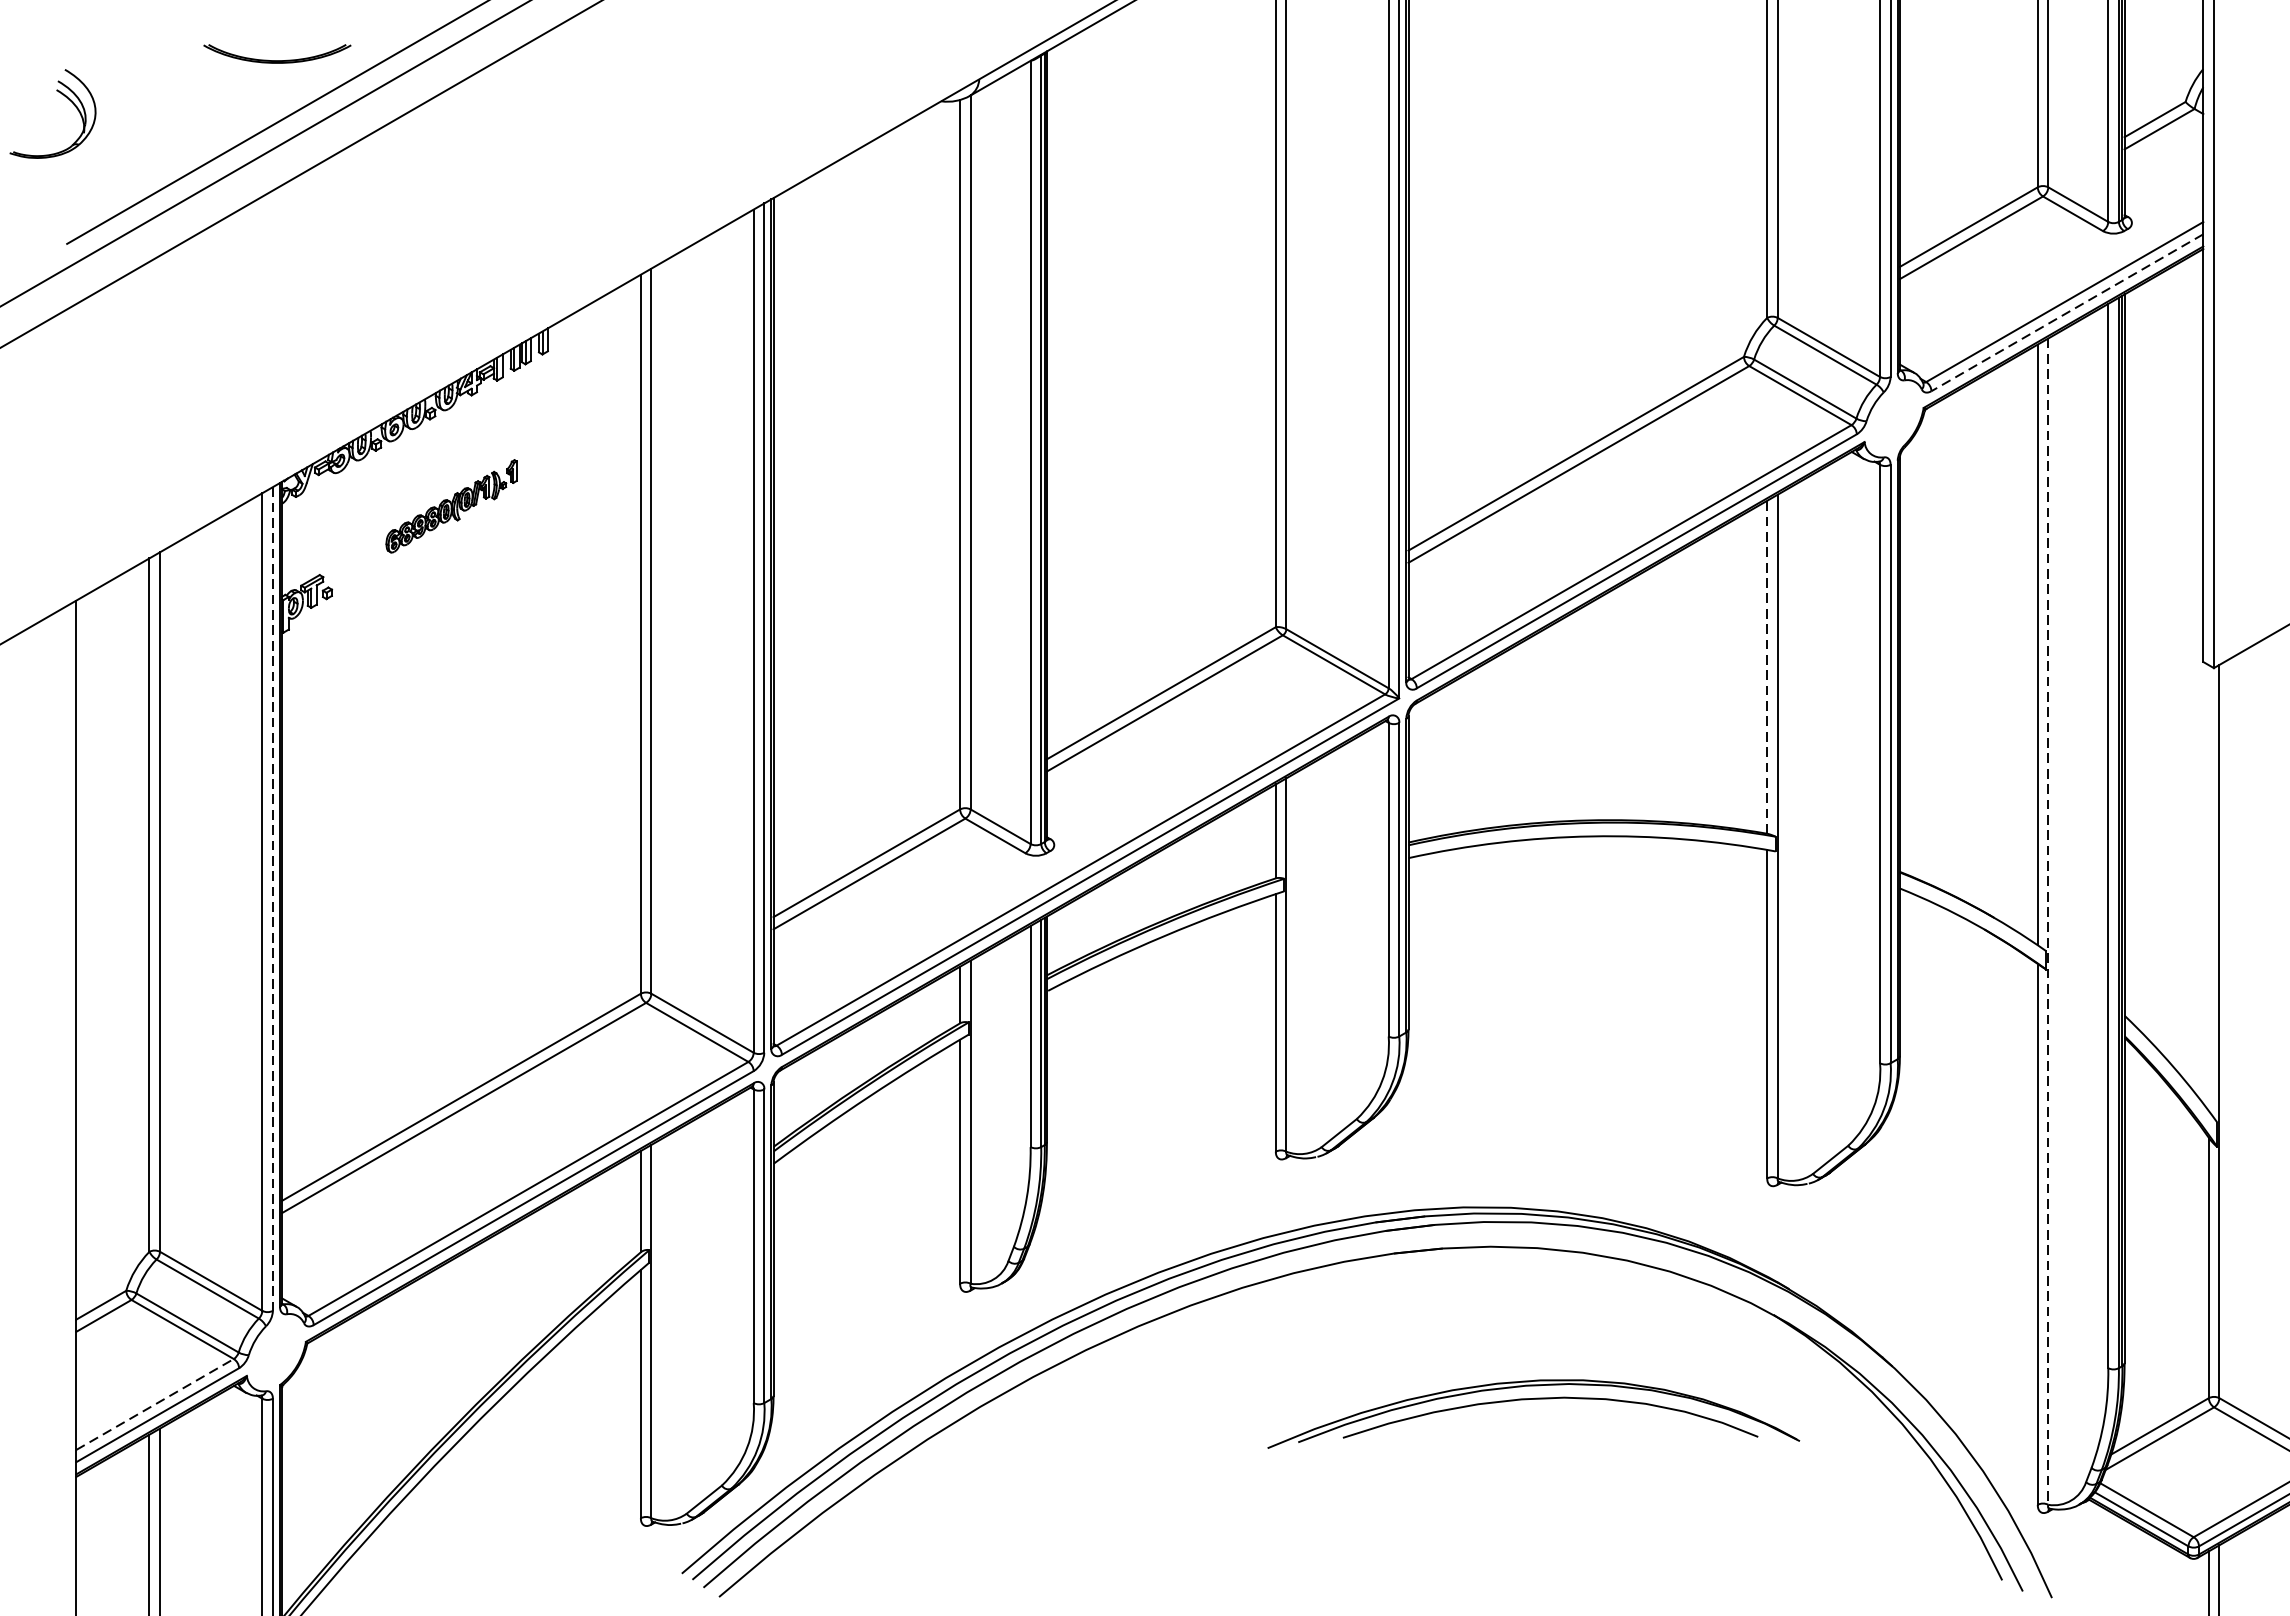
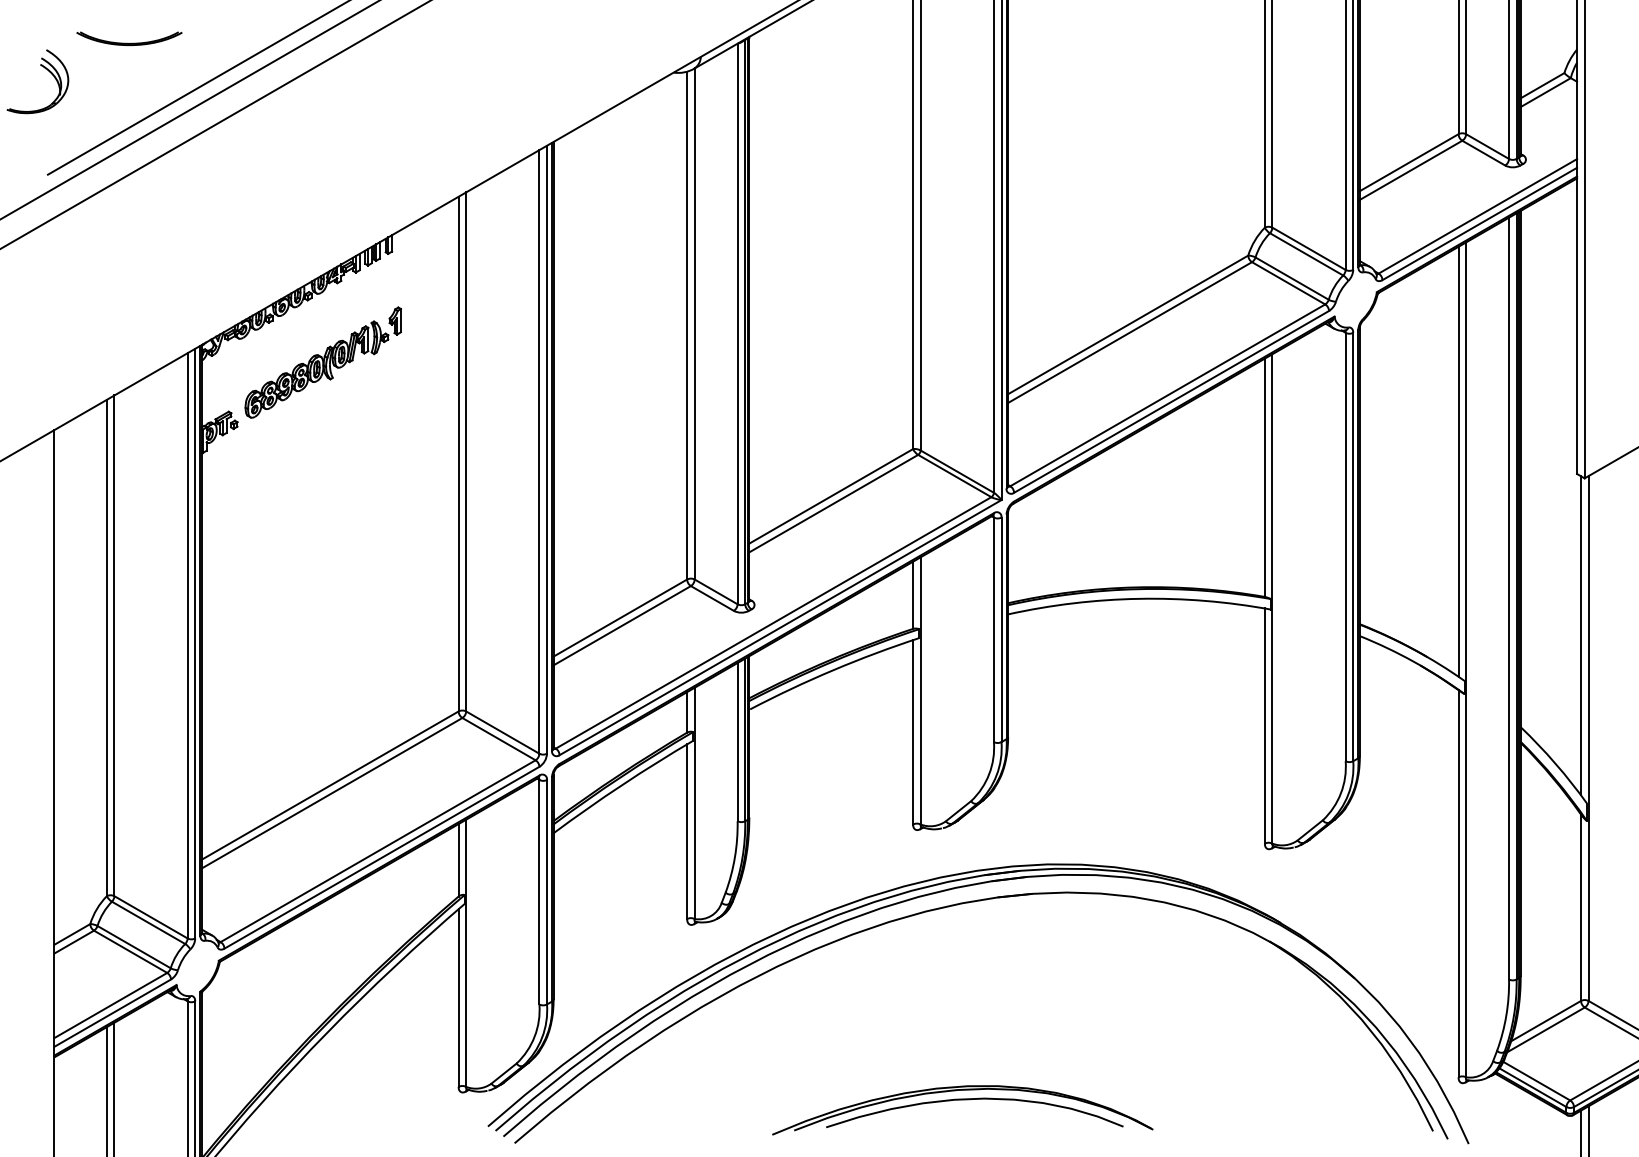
part: (277, 53) -> (129, 38), moved
line: (2067, 313) -> (1479, 224), dashed -> solid
part: (450, 506) -> (322, 362), size x1.67
line: (1766, 666) -> (1264, 477), dashed -> solid
line: (2209, 887) -> (1581, 635), added
line: (273, 898) -> (195, 643), dashed -> solid
line: (2048, 922) -> (1466, 660), dashed -> solid
part: (1533, 1400) -> (962, 1100), moved
line: (155, 1404) -> (111, 1005), dashed -> solid

